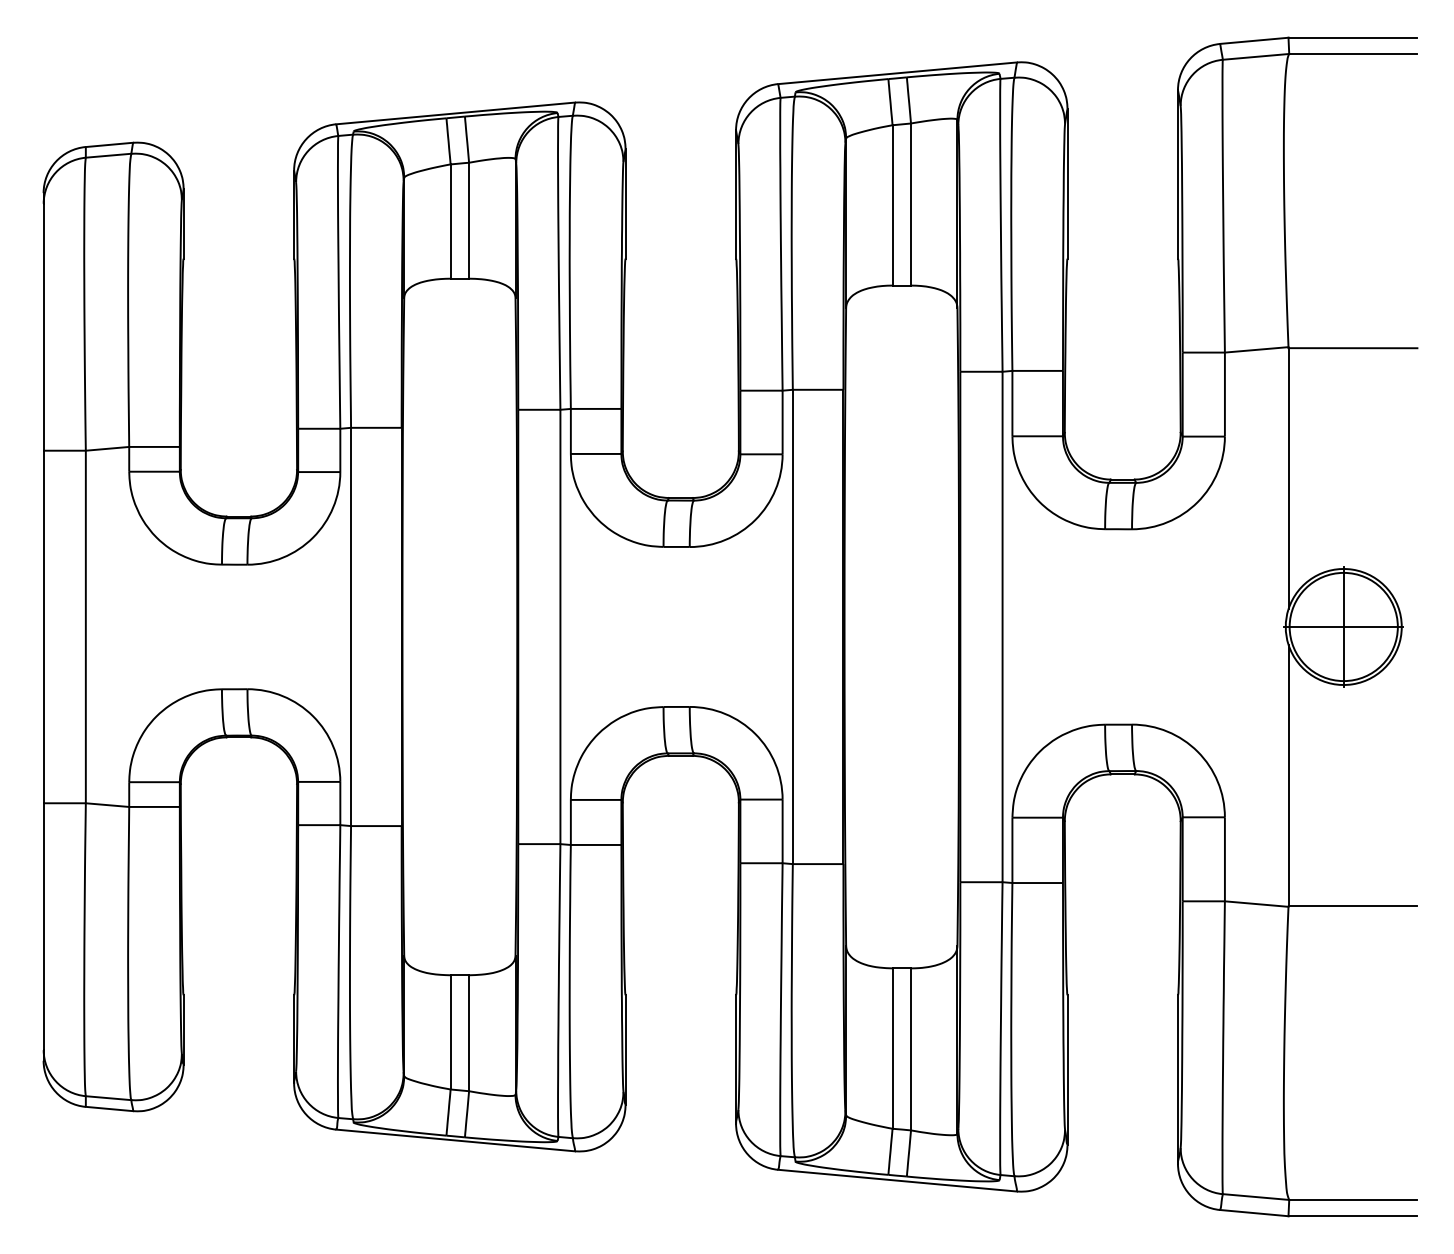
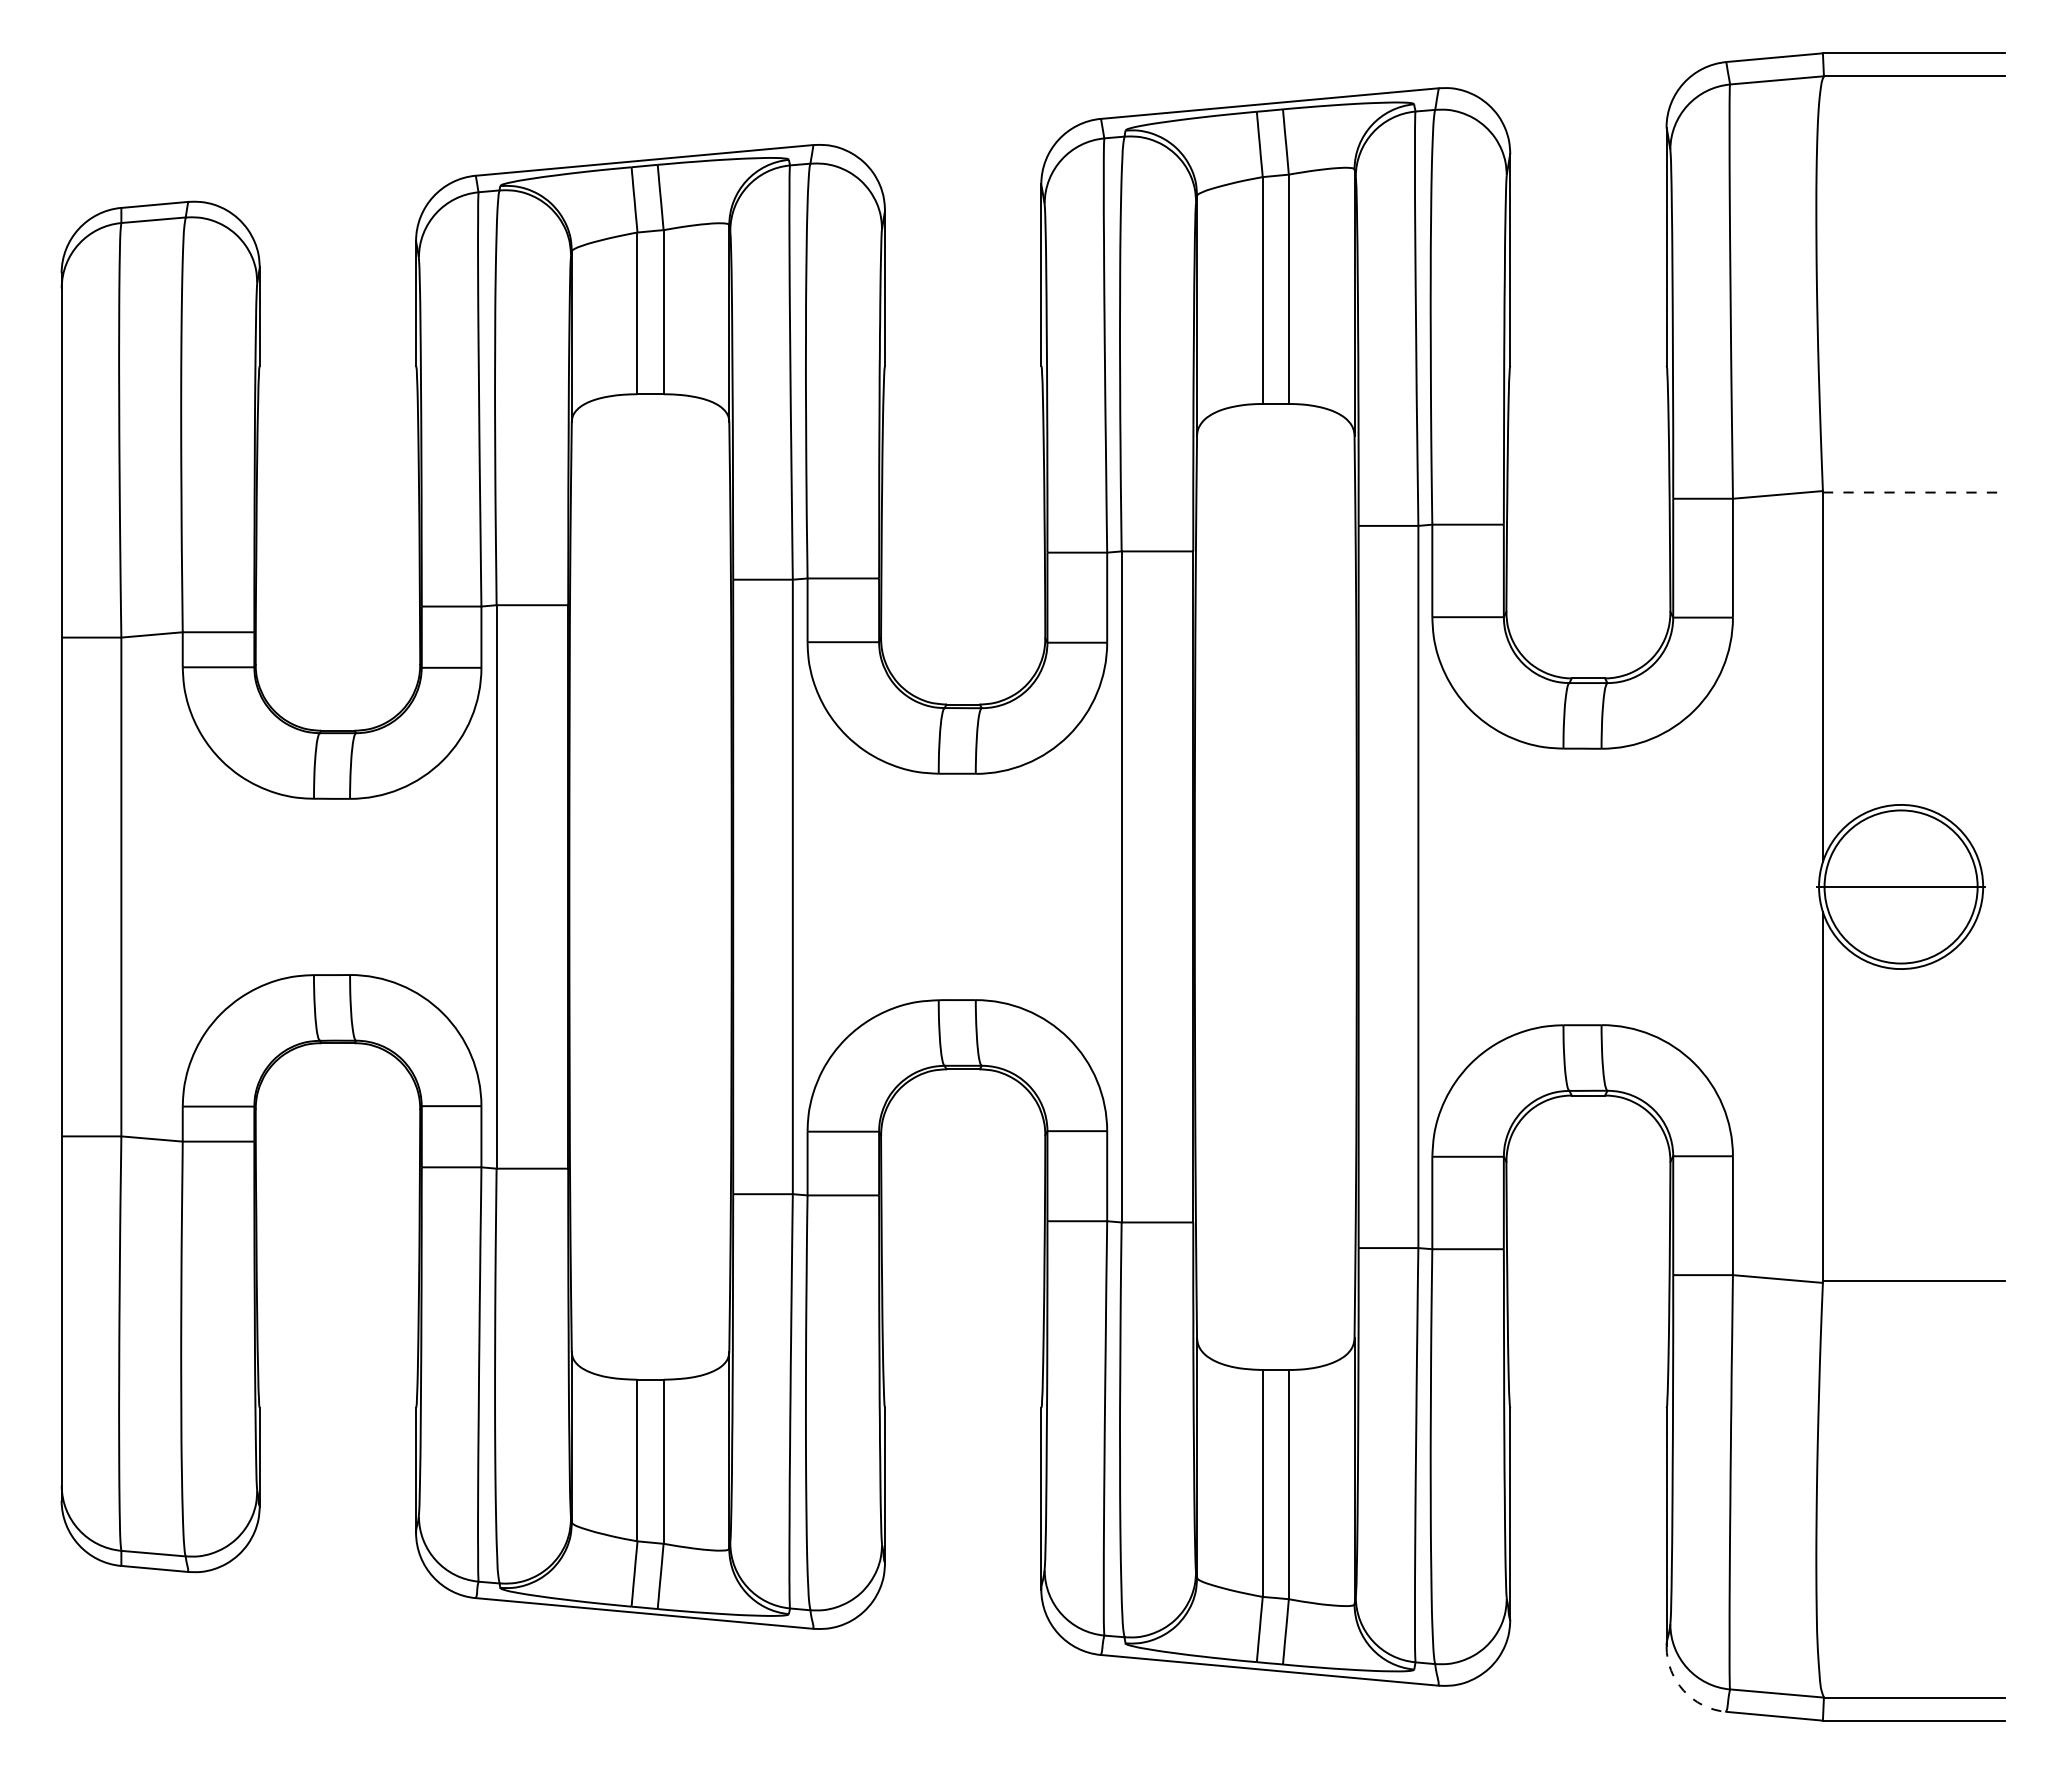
line: (1353, 348) -> (1914, 492), solid -> dashed
line: (1344, 626) -> (1901, 886), removed
arc: (1189, 1194) -> (1683, 1690), solid -> dashed

